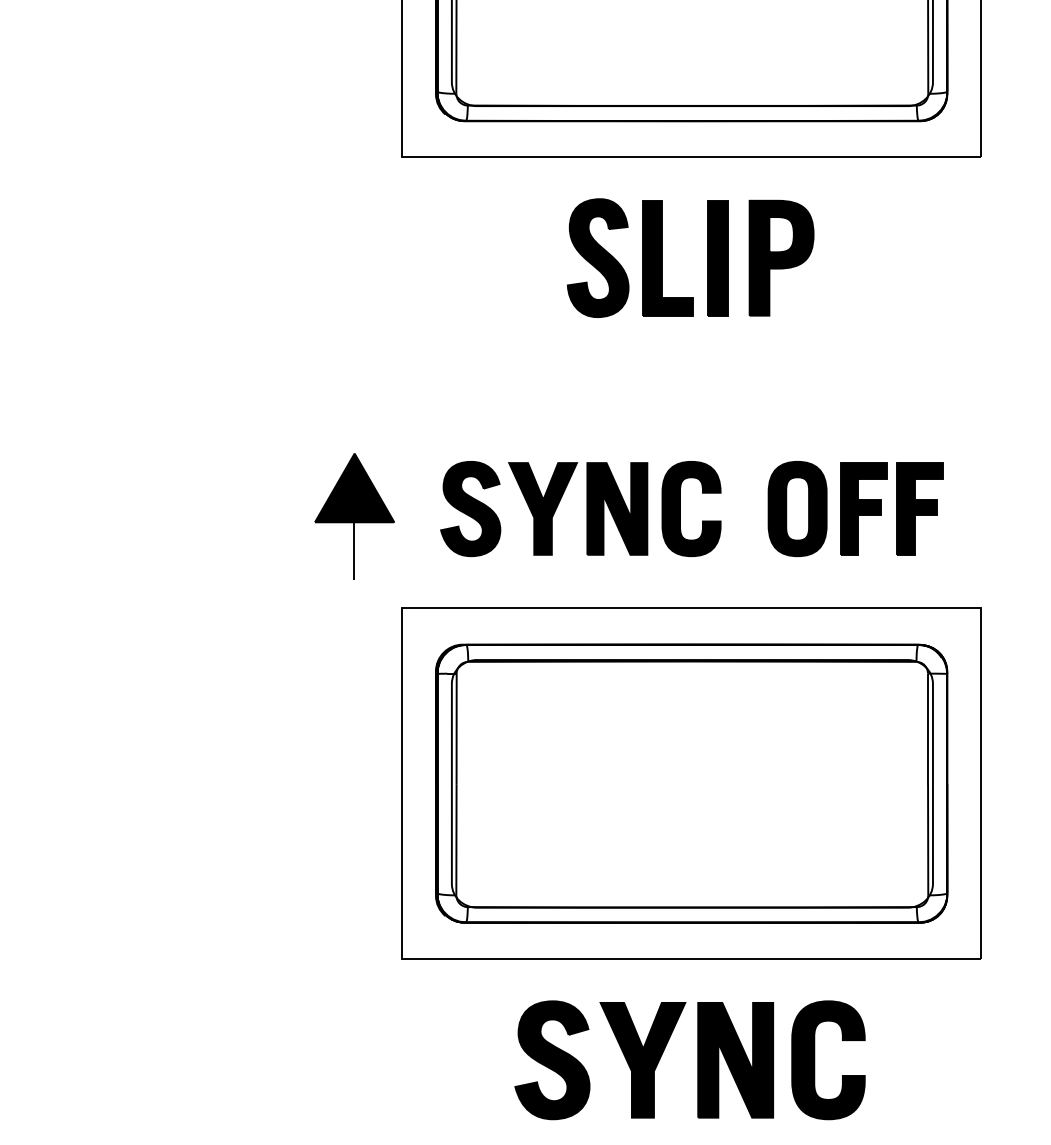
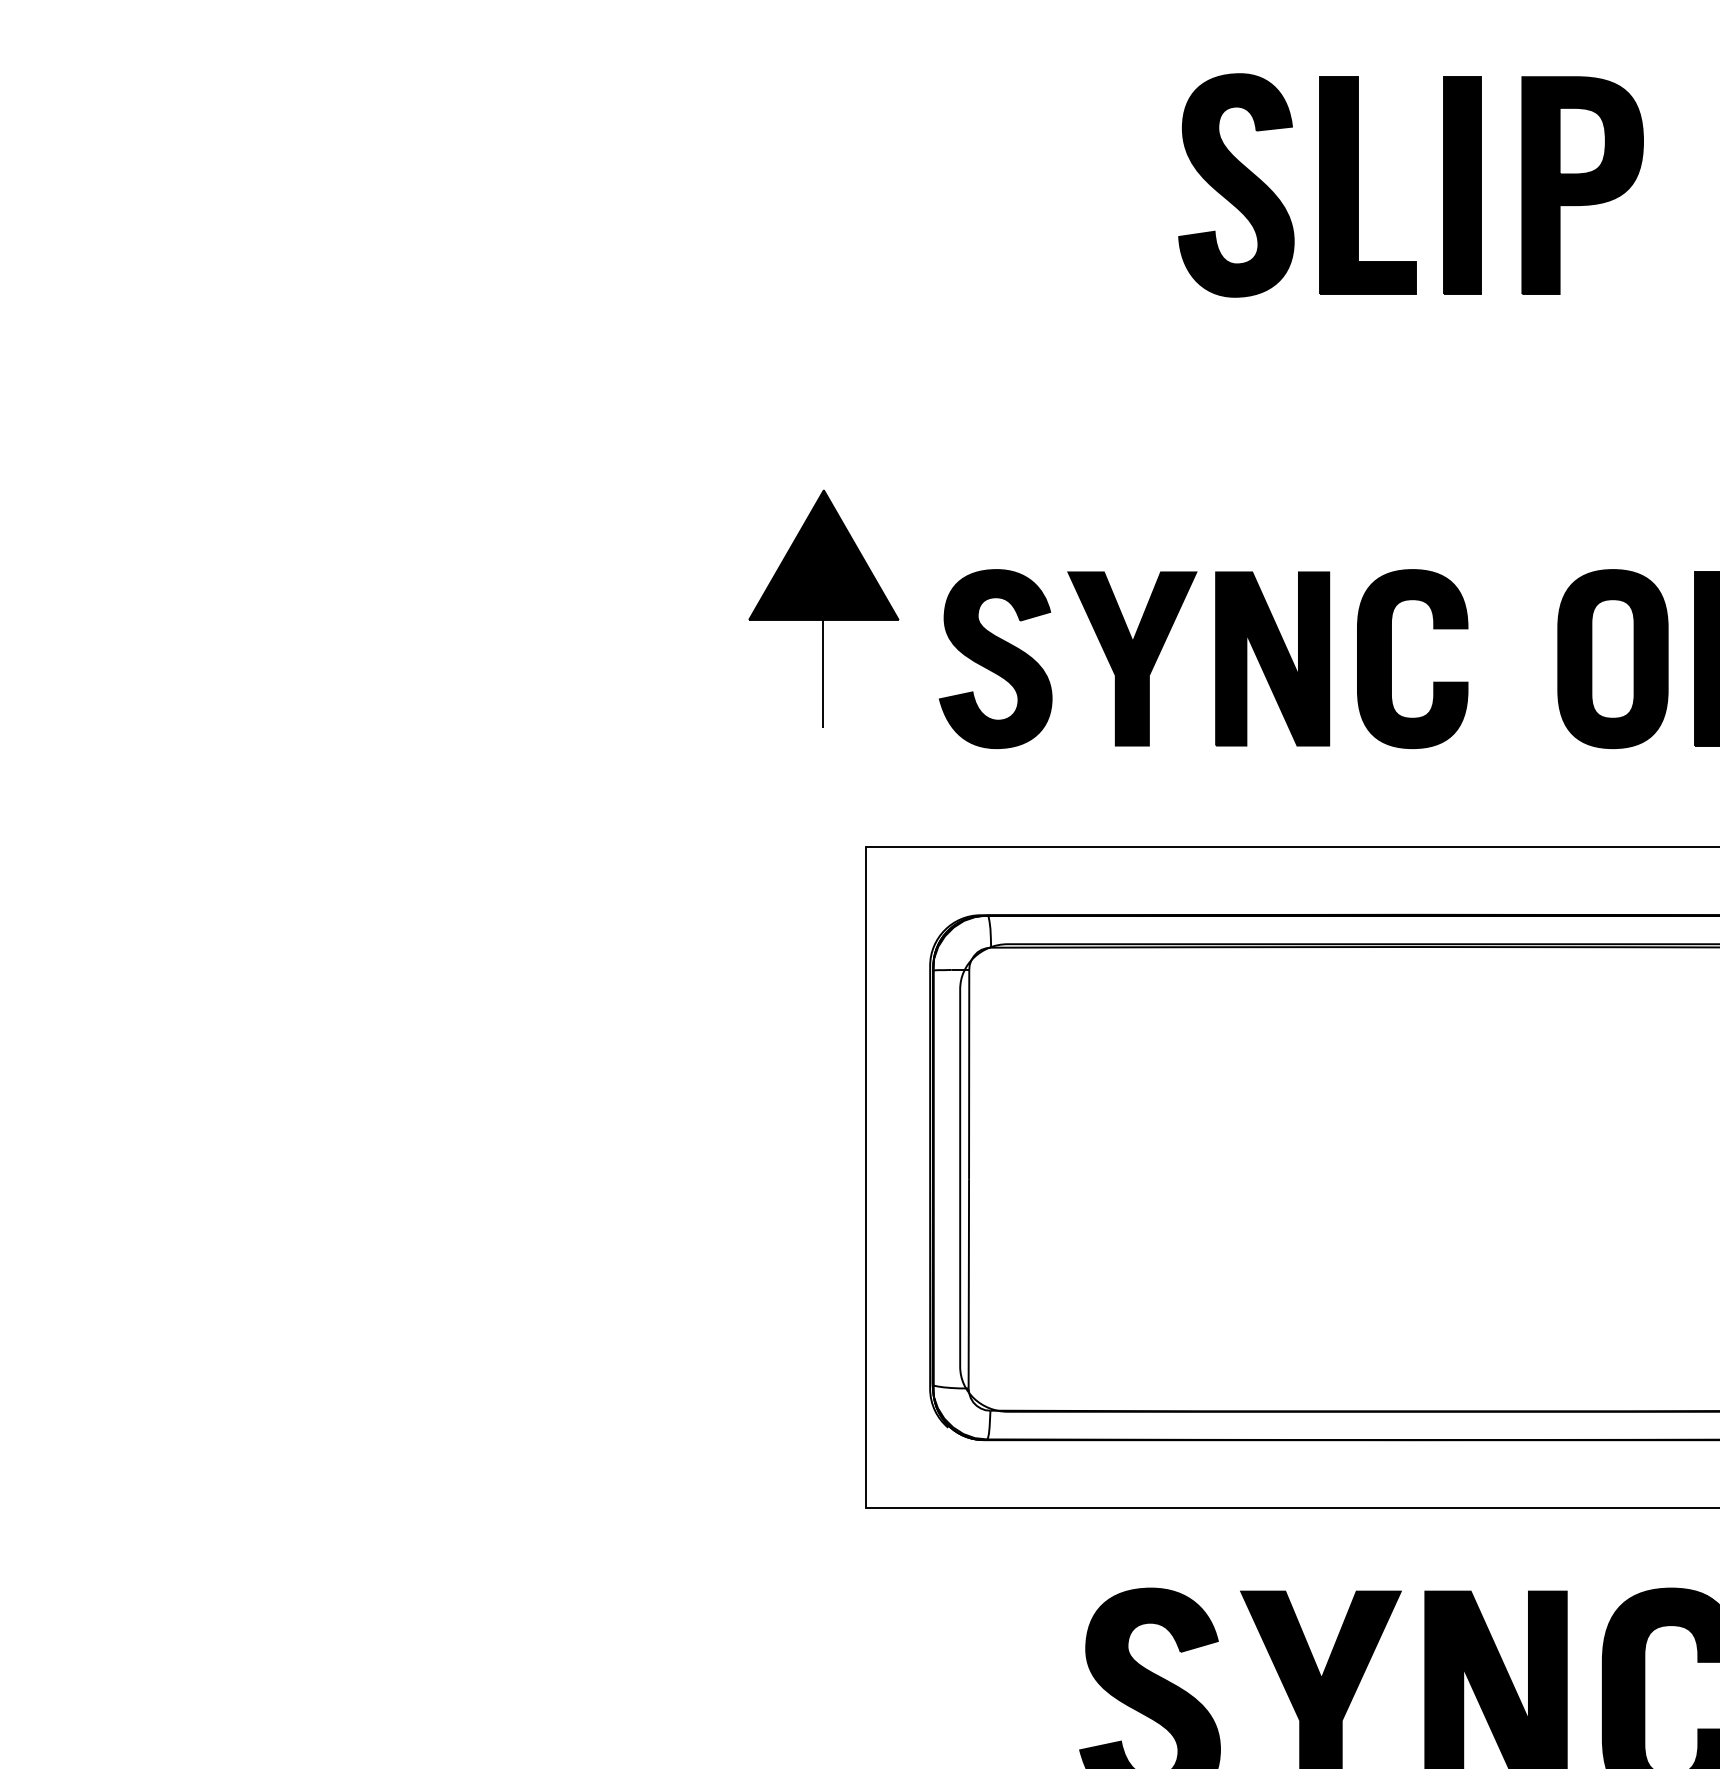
part: (354, 516) -> (823, 609), moved

